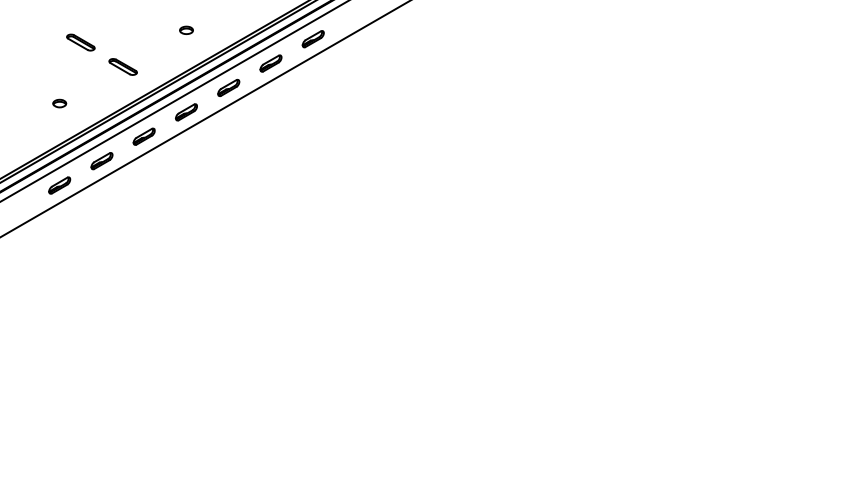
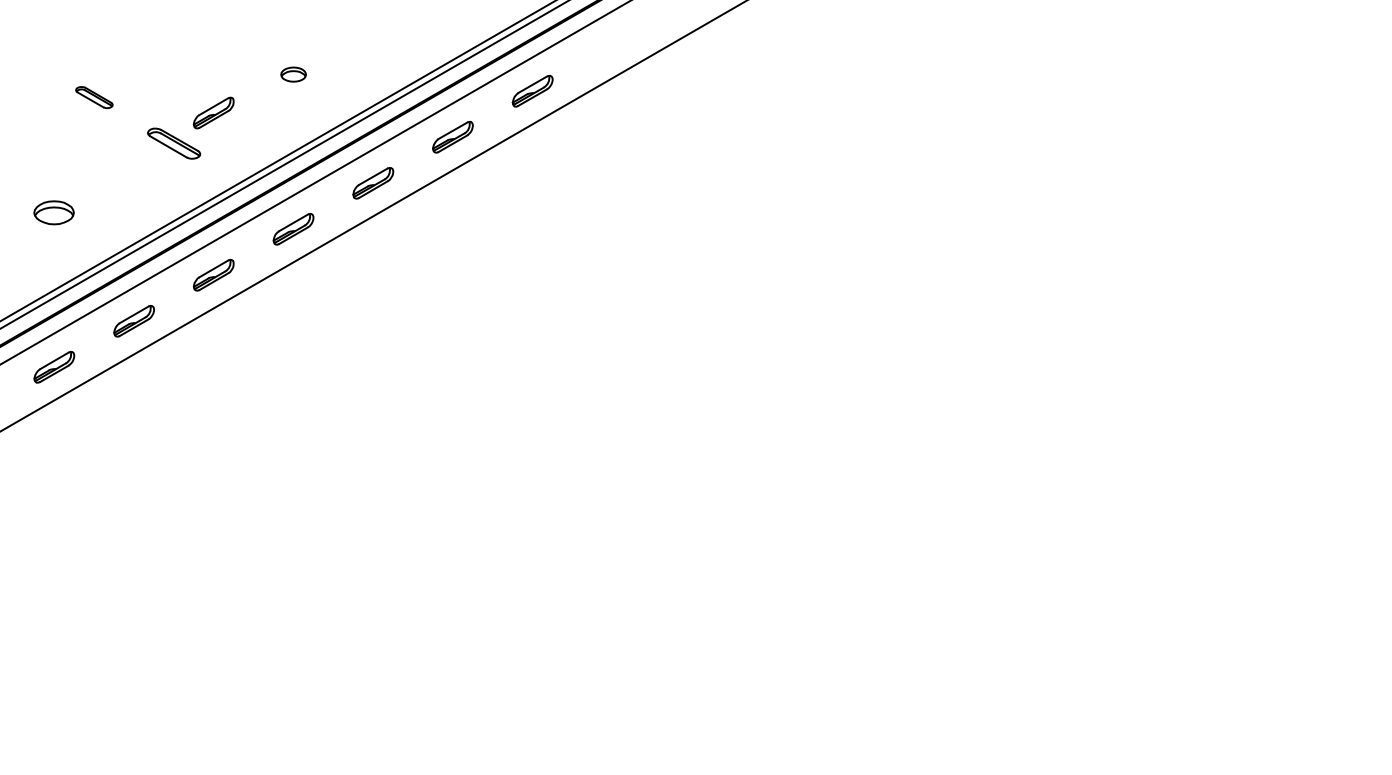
part: (80, 42) -> (93, 97), size x0.7
part: (143, 50) -> (212, 112), added
part: (59, 103) -> (54, 212), size x1.6

